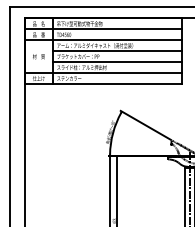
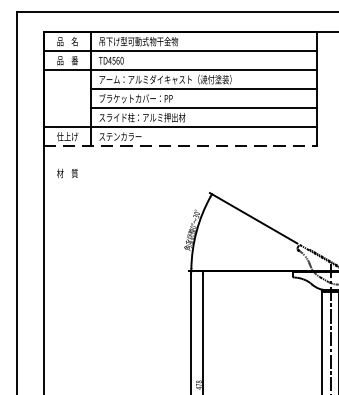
text: (38, 56) -> (66, 173), moved
line: (104, 84) -> (181, 147), solid -> dashed

